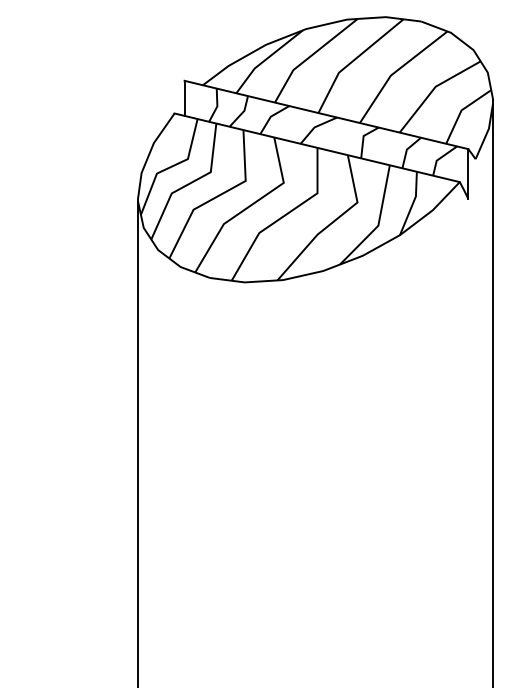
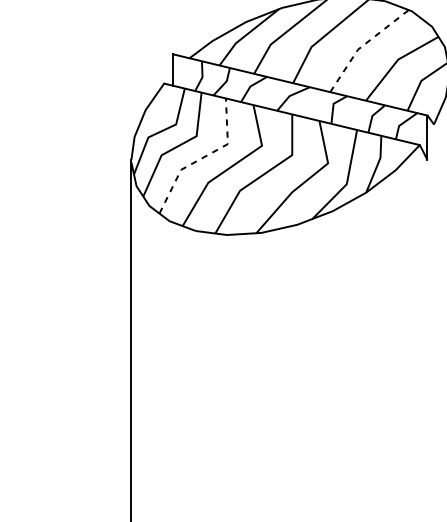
line: (396, 71) -> (363, 45), solid -> dashed
line: (217, 196) -> (202, 157), solid -> dashed

